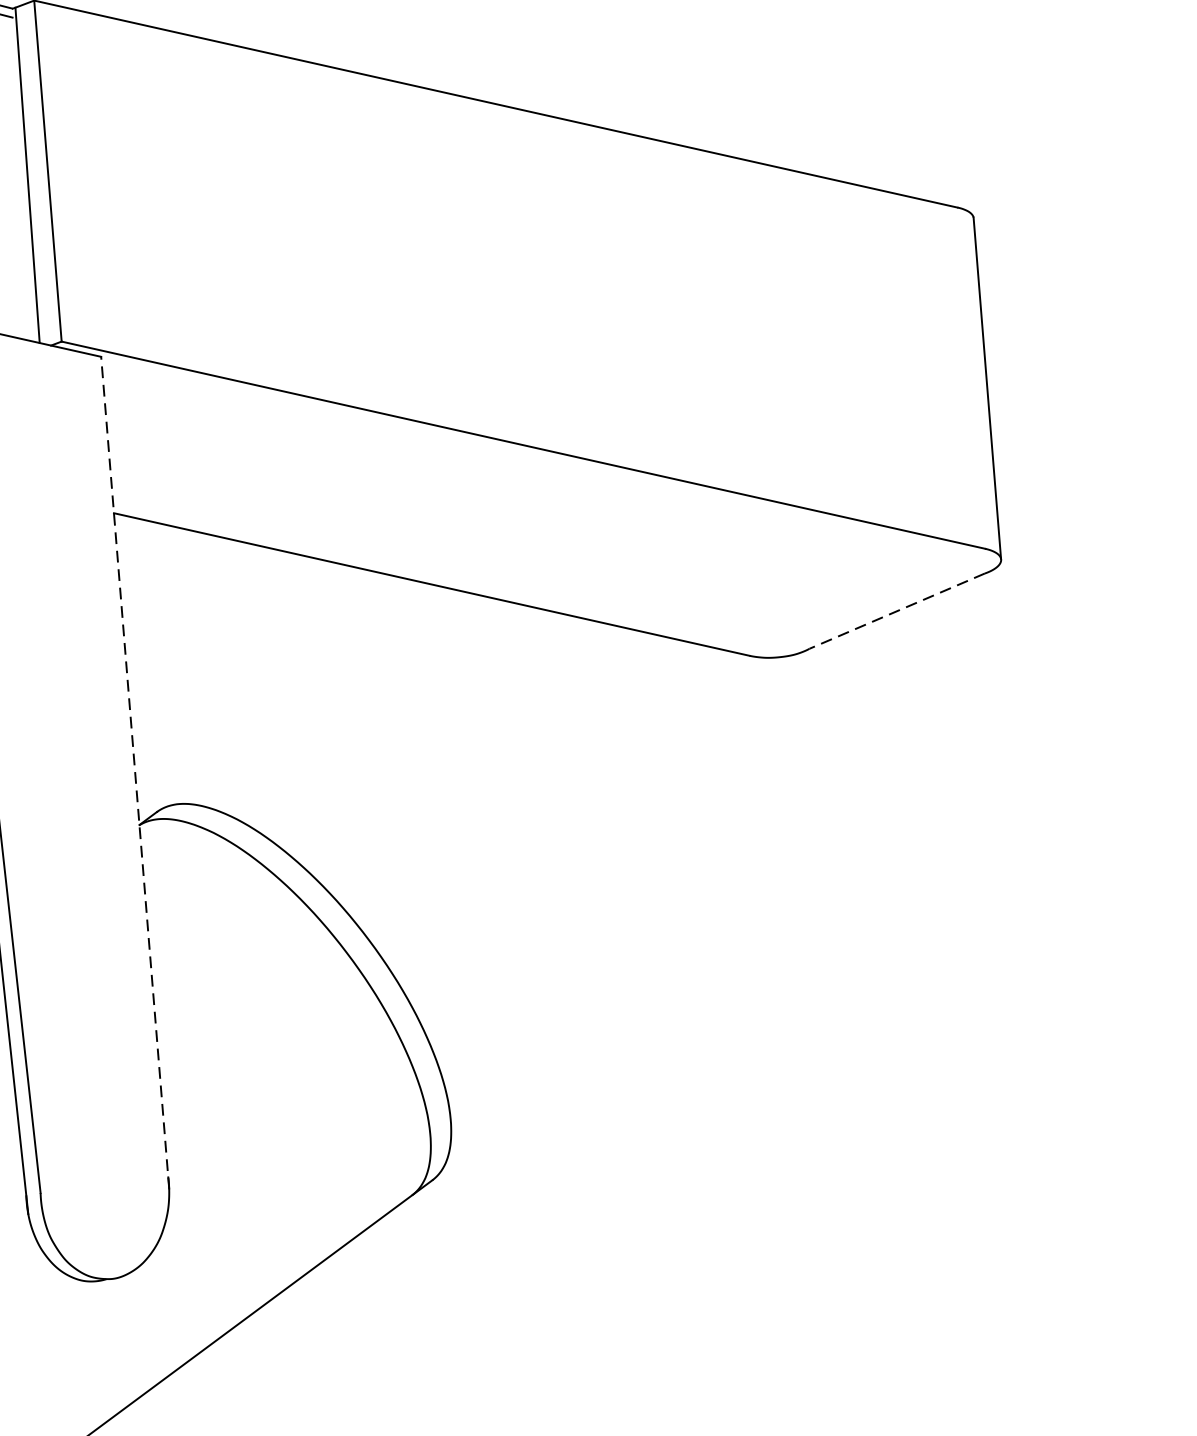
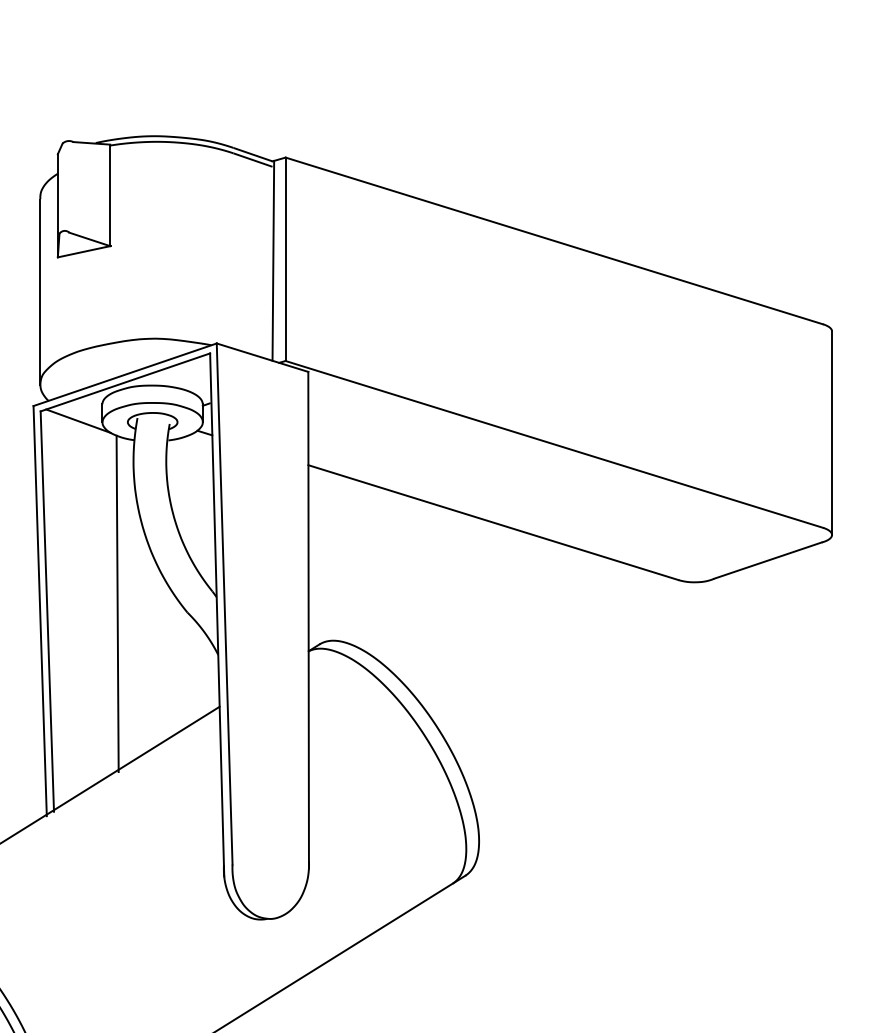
line: (896, 611) -> (767, 560), dashed -> solid
line: (134, 771) -> (308, 619), dashed -> solid

